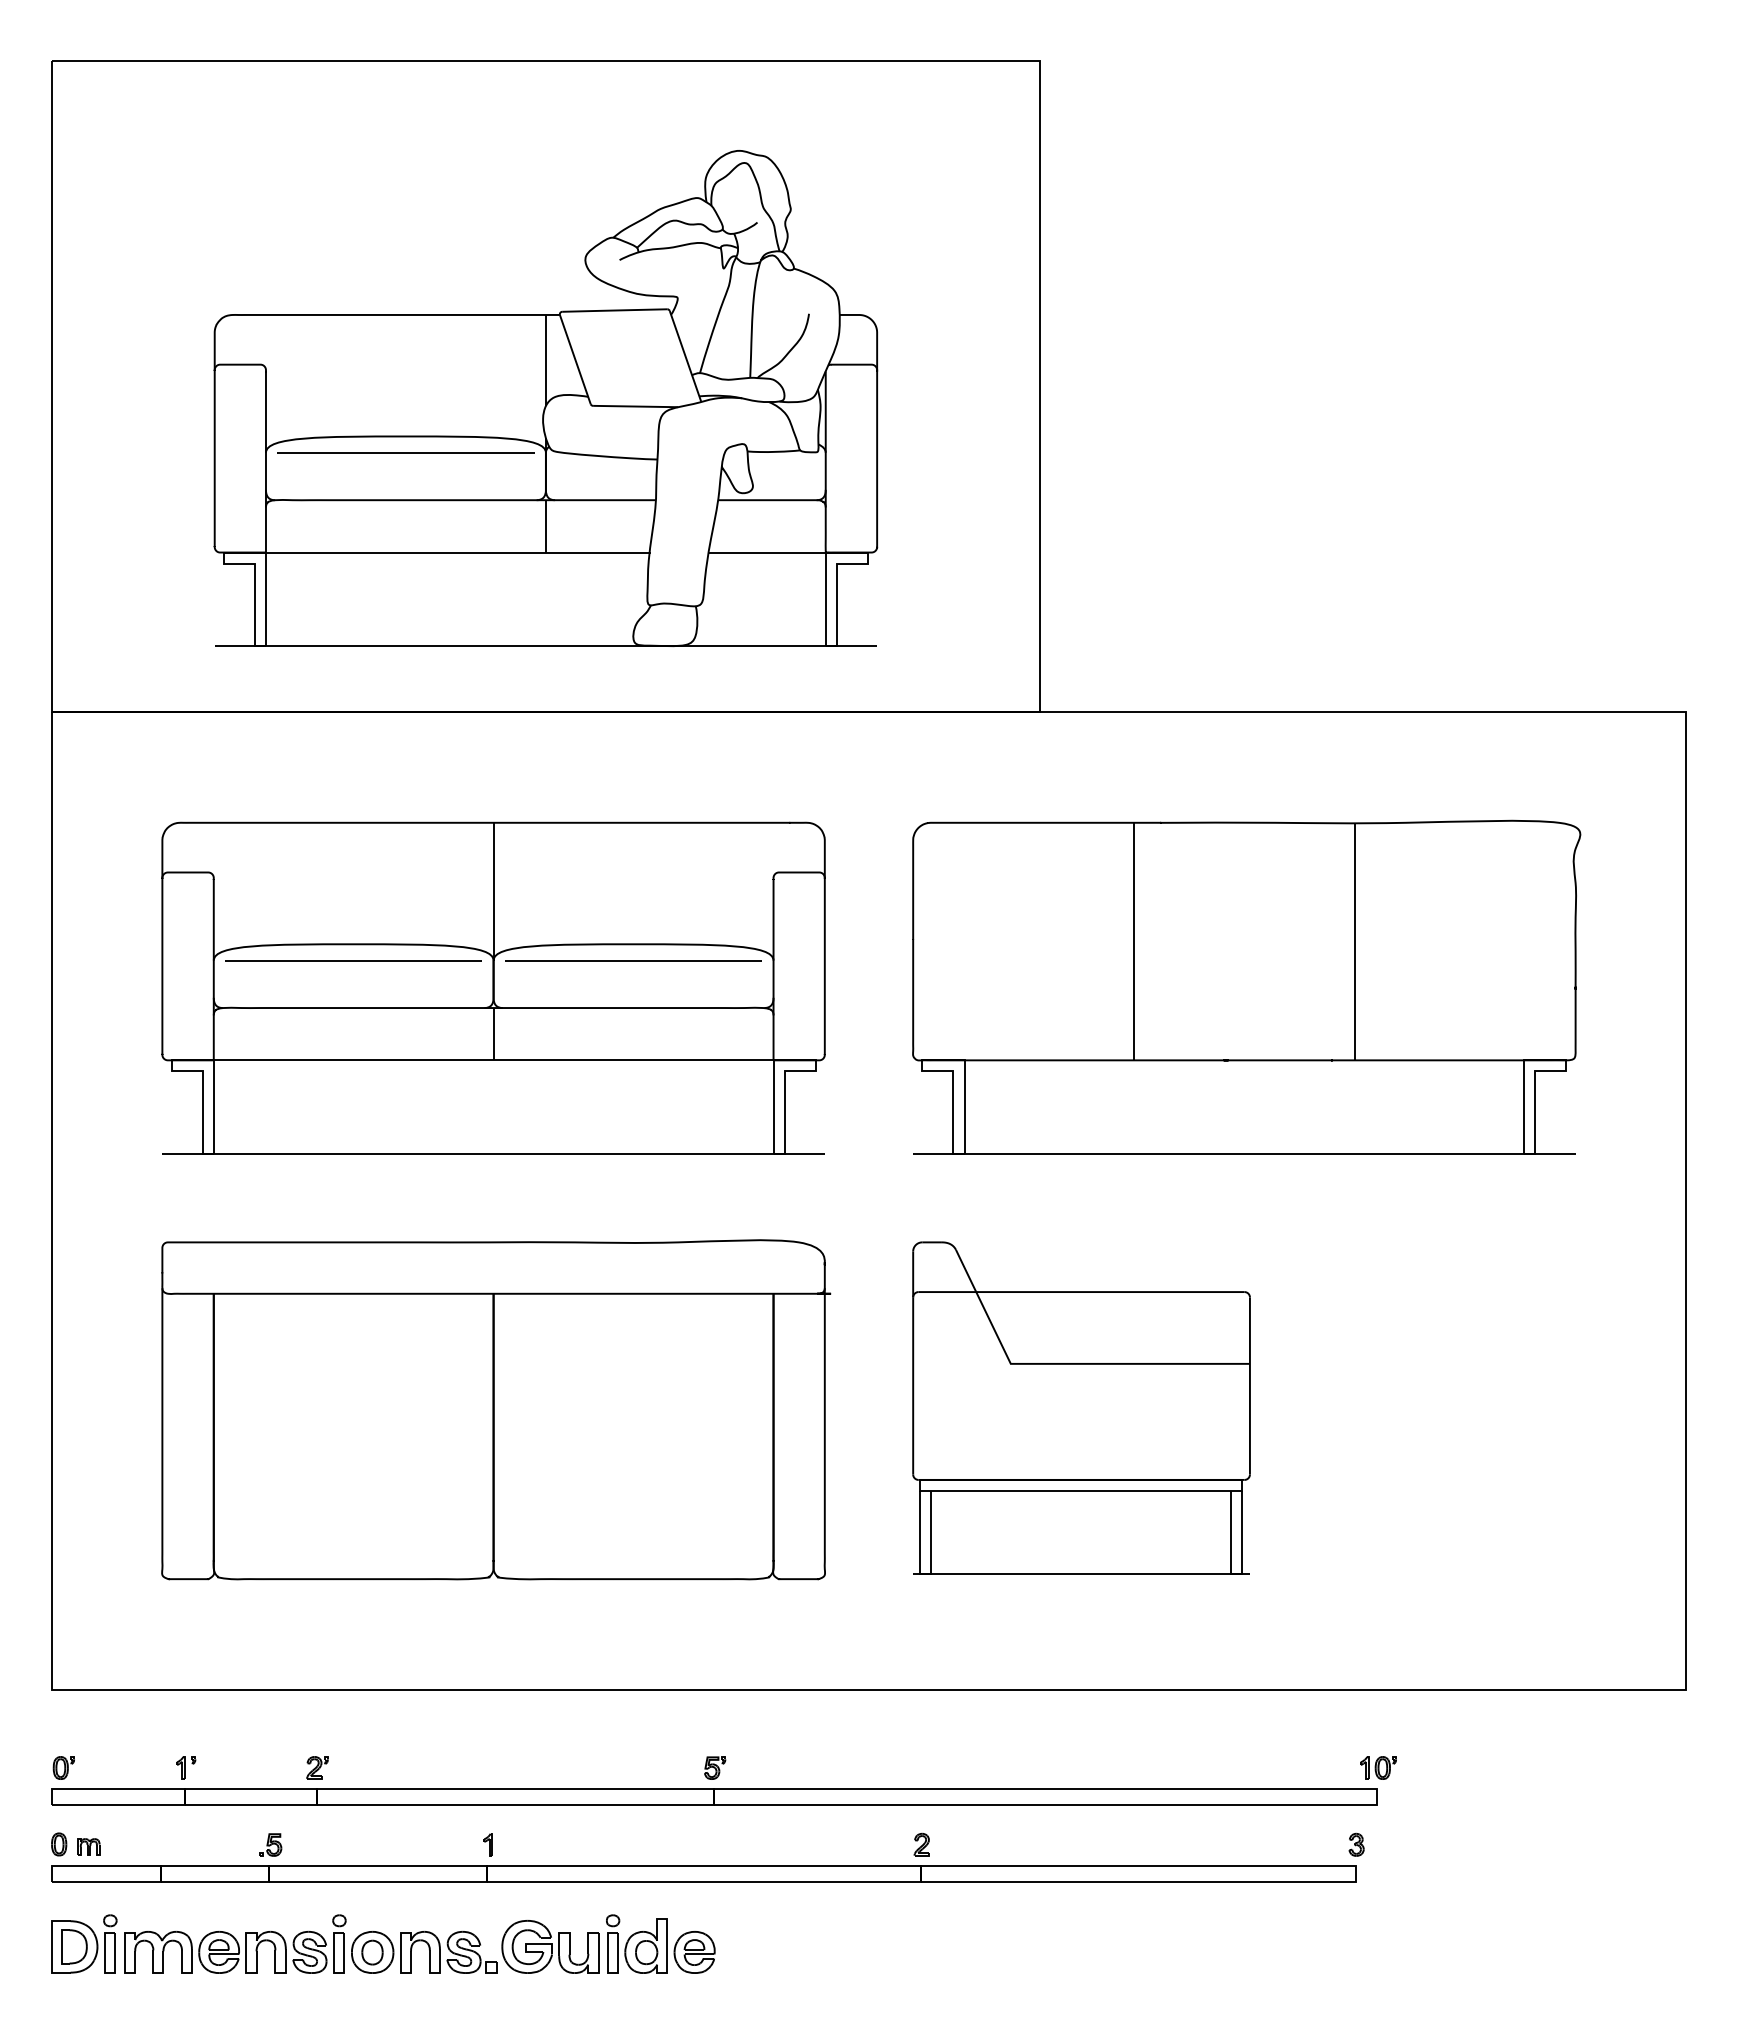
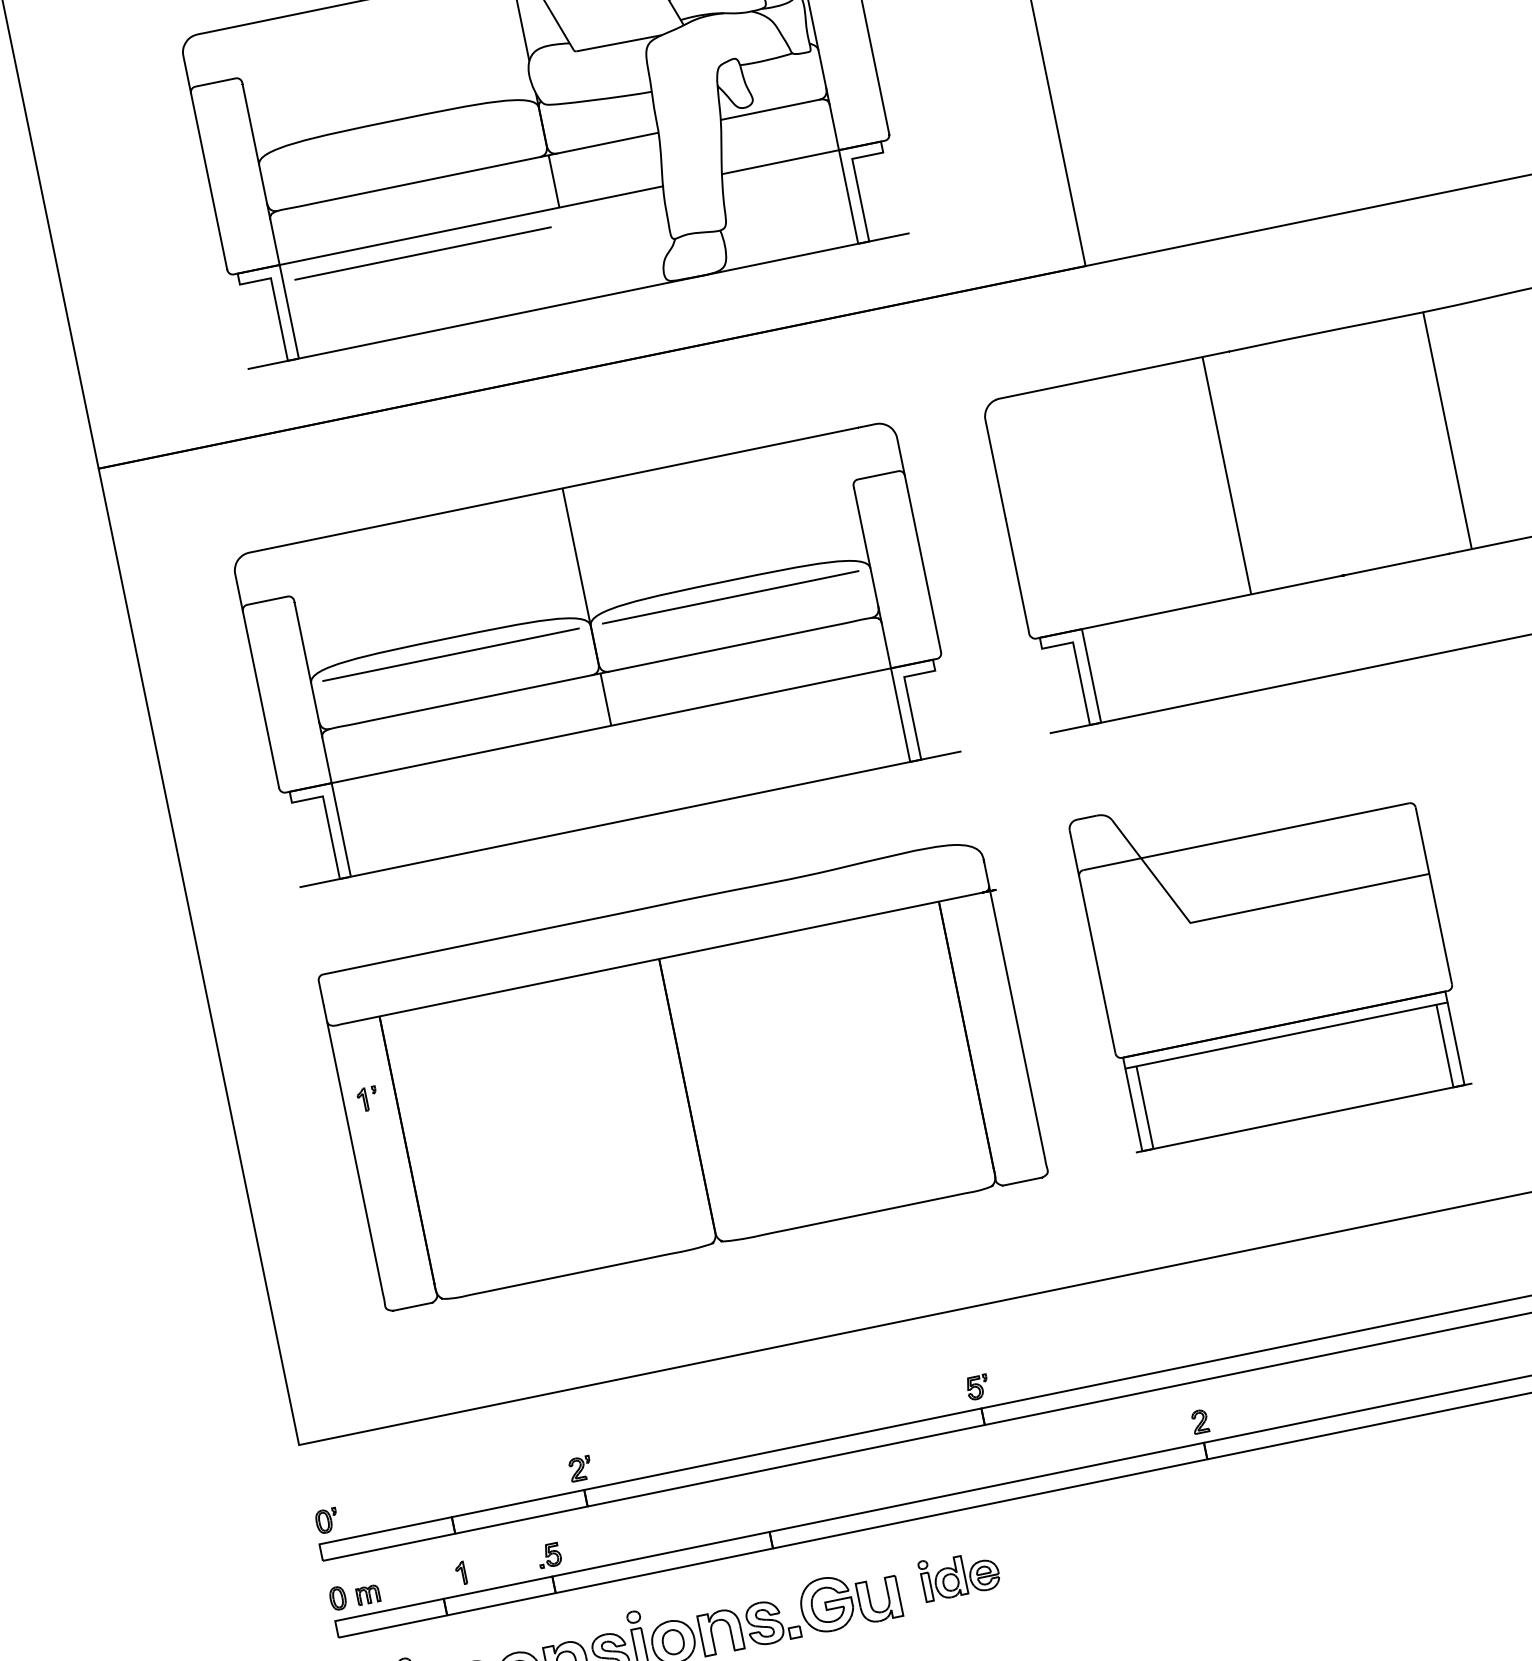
line: (405, 452) -> (422, 253), moved
part: (186, 1767) -> (368, 1098), moved
part: (487, 1844) -> (460, 1573), moved
part: (660, 1943) -> (959, 1574), size x0.7

